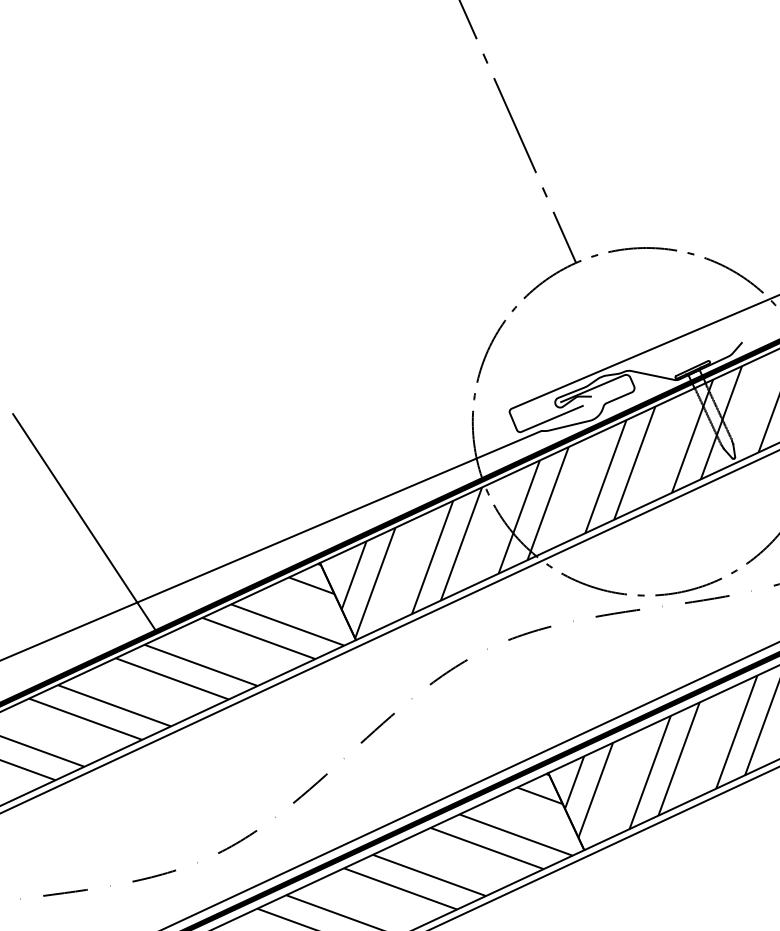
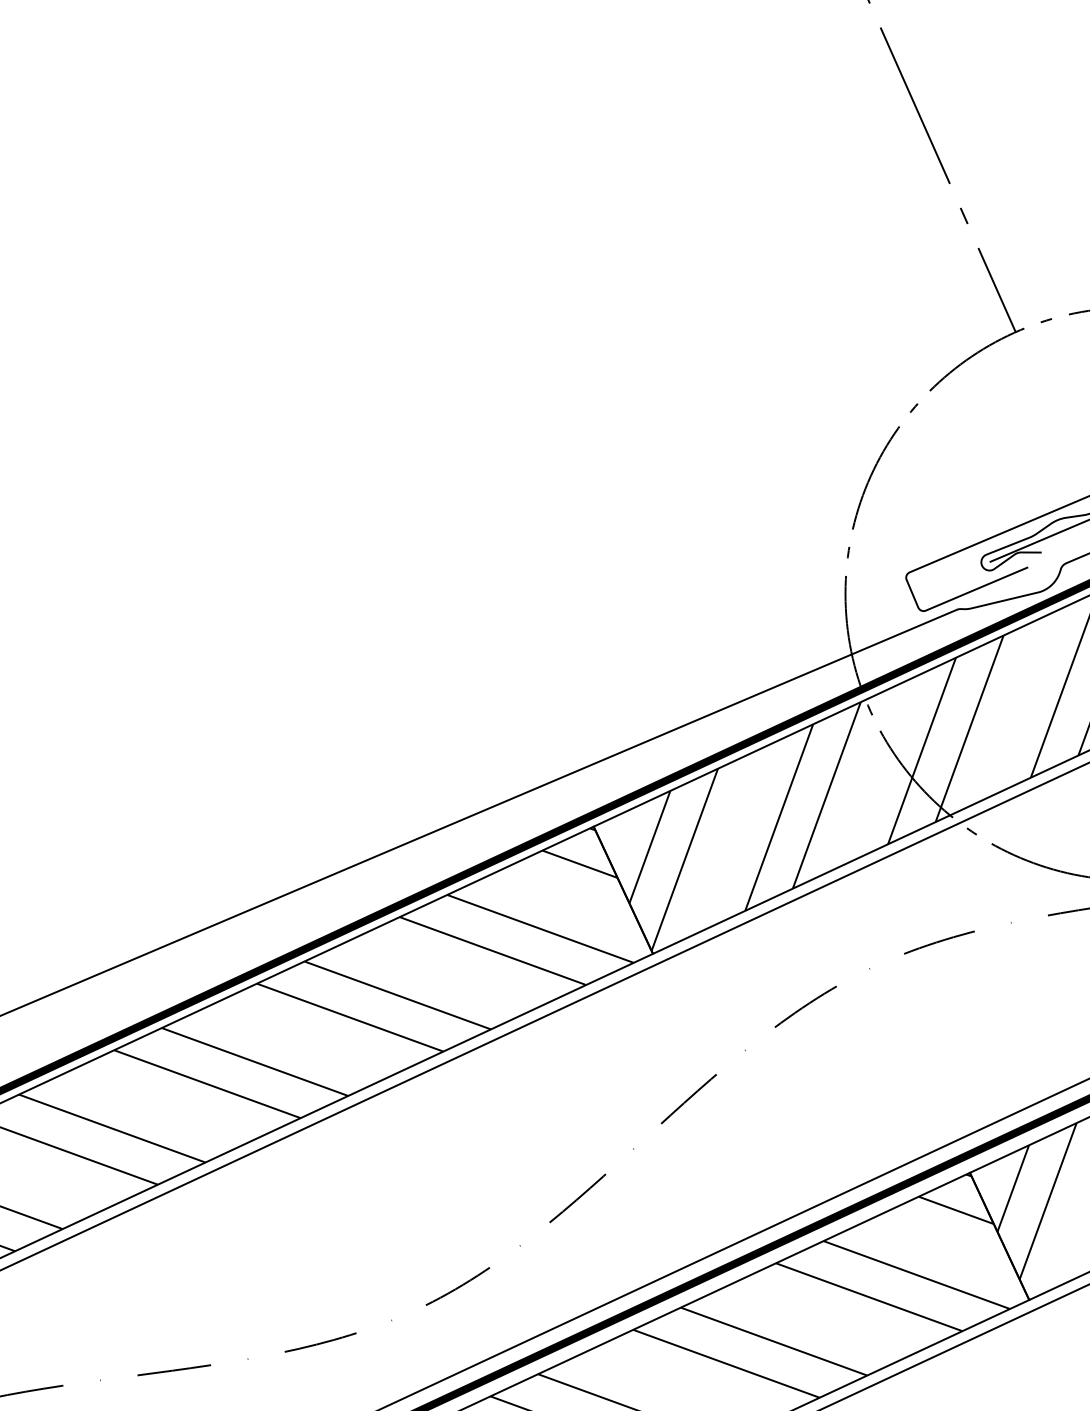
line: (84, 523) -> (205, 761), removed

